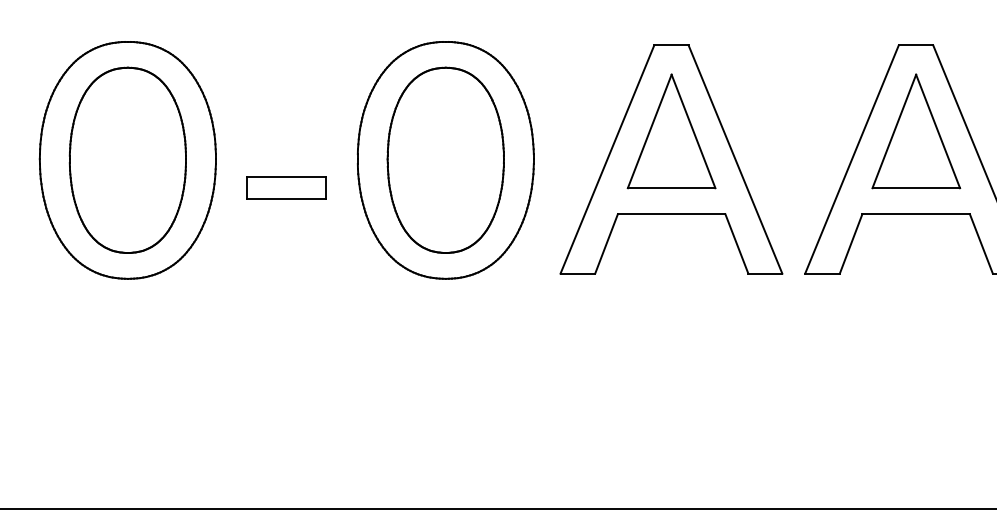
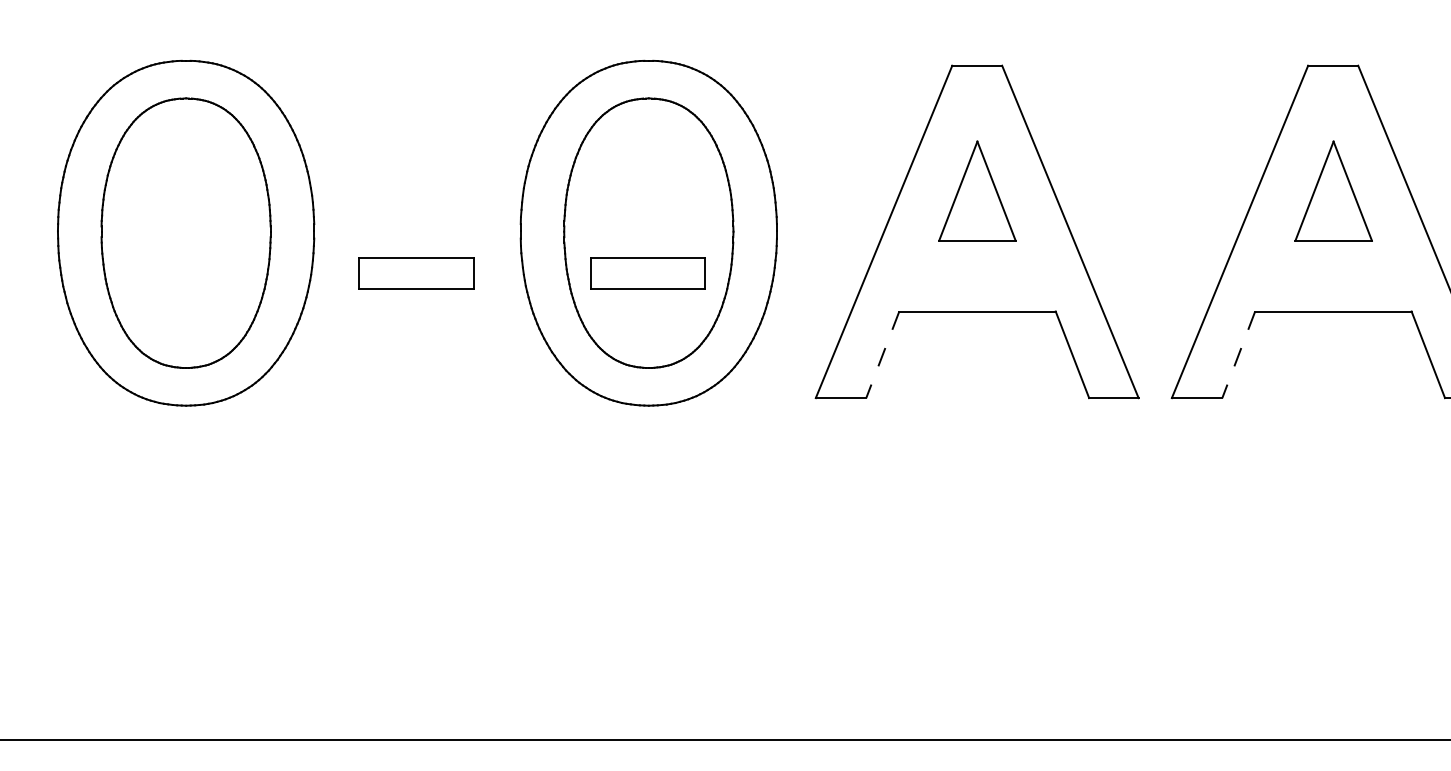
part: (671, 131) -> (977, 191), size x0.6
part: (916, 131) -> (1333, 191), size x0.6
part: (445, 187) -> (648, 272), added
line: (606, 243) -> (882, 354), solid -> dashed
line: (851, 243) -> (1239, 354), solid -> dashed

